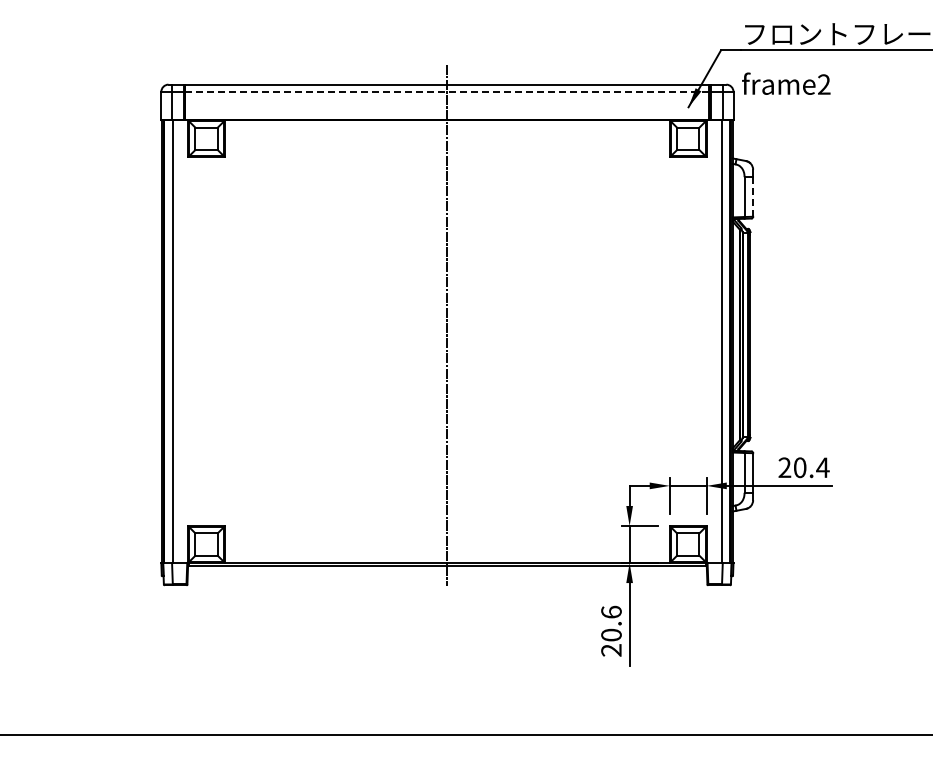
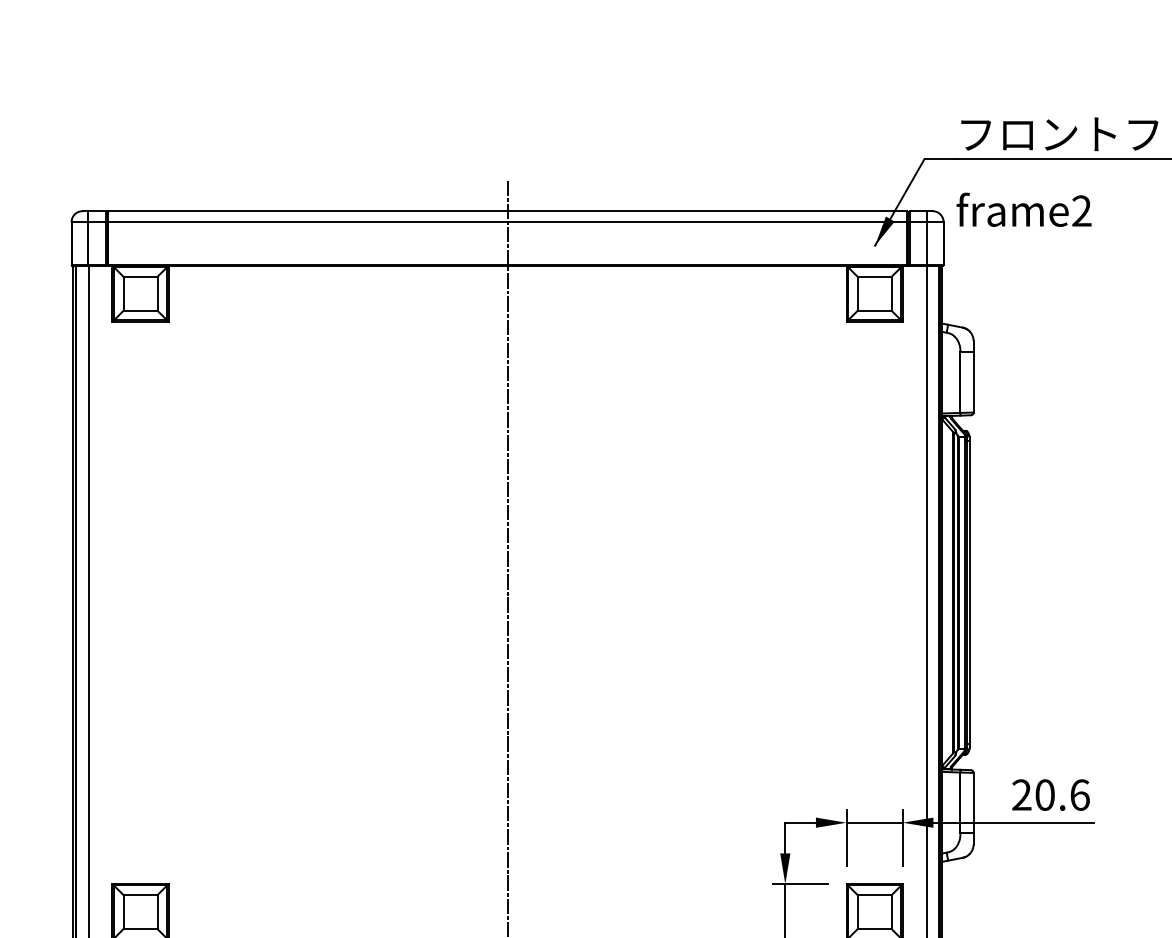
line: (447, 91) -> (507, 221), dashed -> solid
line: (753, 196) -> (974, 381), dashed -> solid
text: (822, 467) -> (1079, 794), 20.4 -> 20.6

